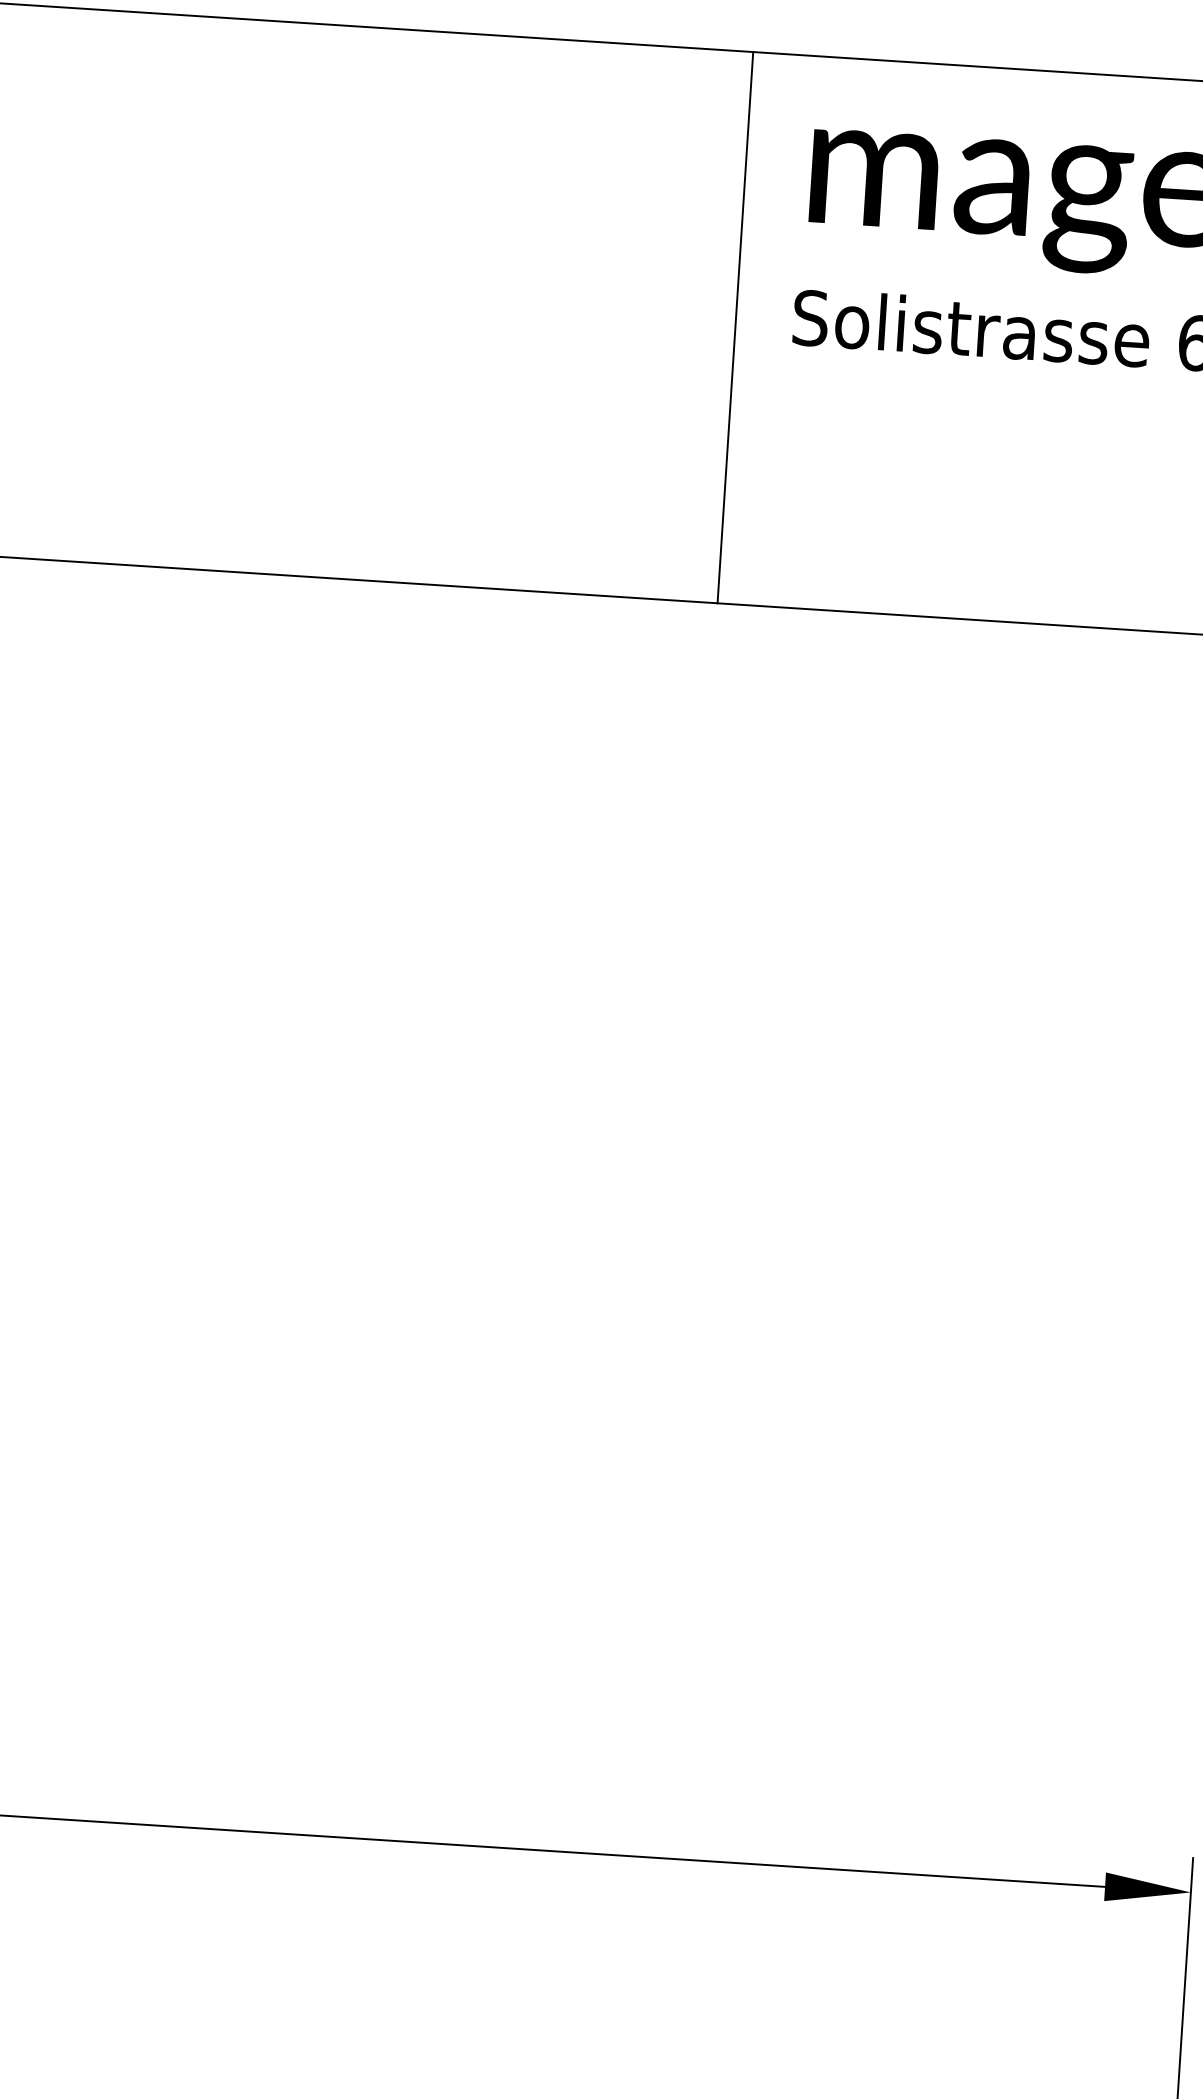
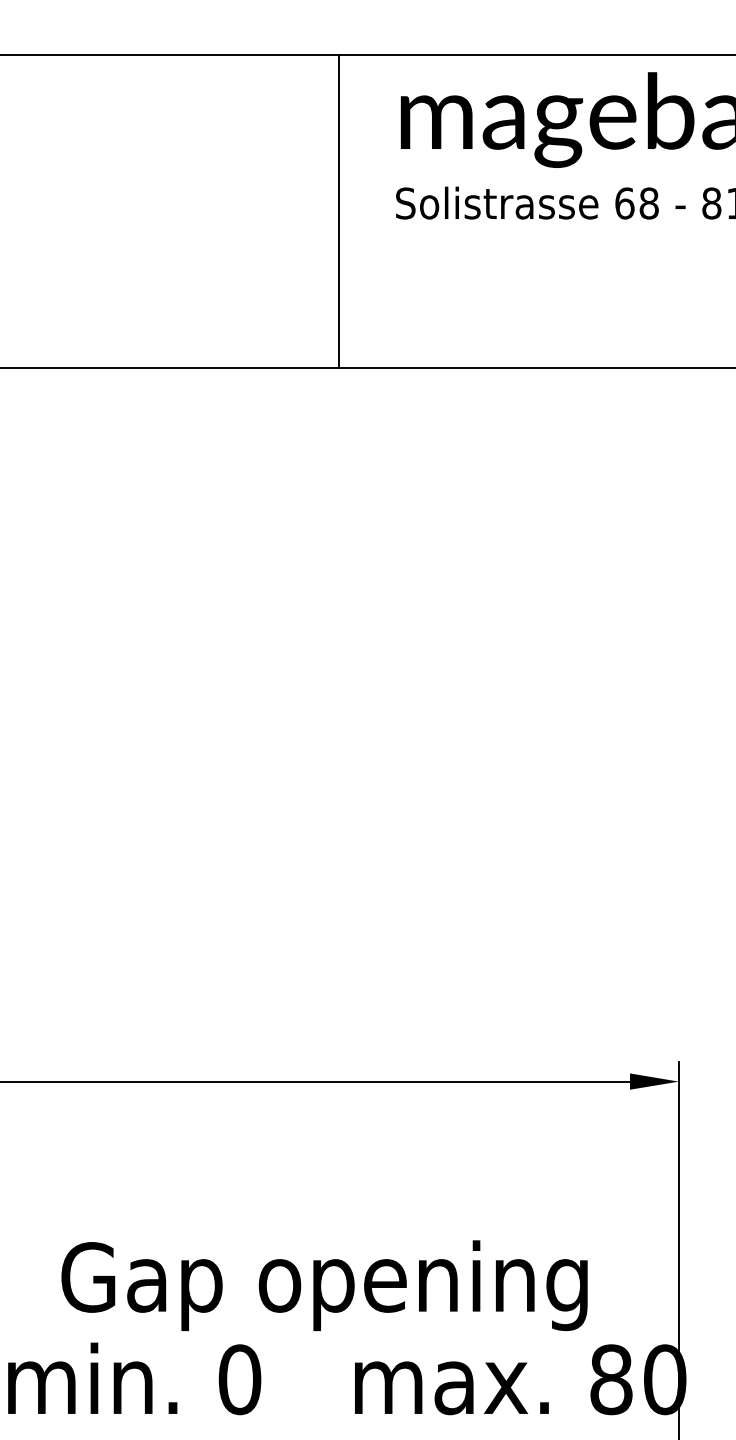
line: (735, 327) -> (339, 211), moved

